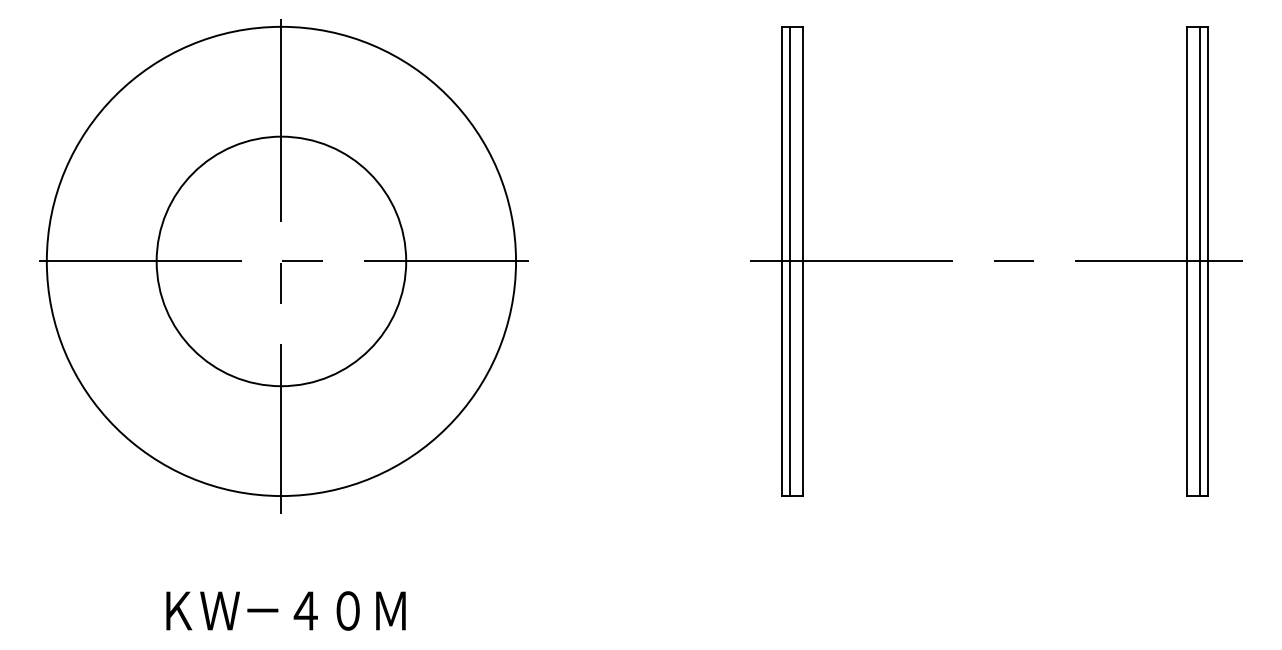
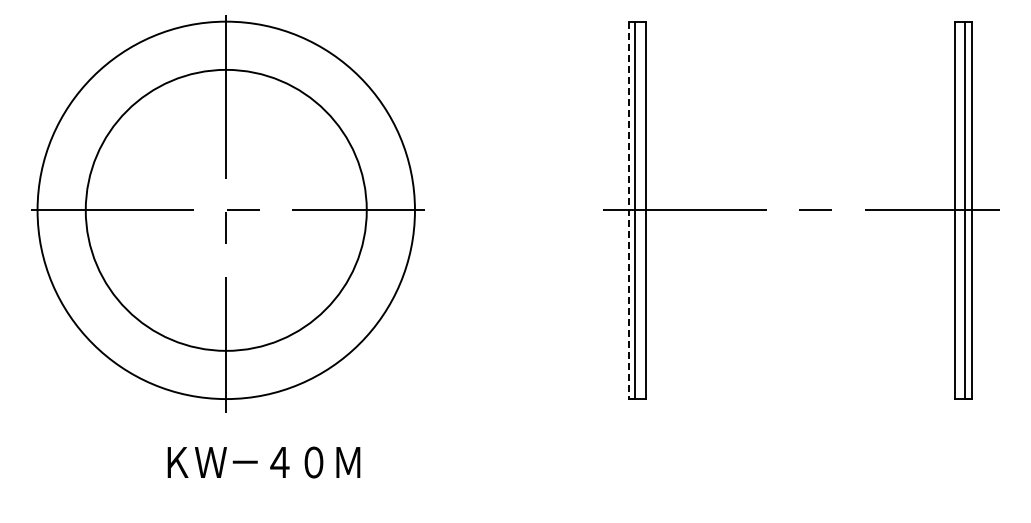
circle: (280, 261) -> (225, 210), size x1.4
line: (781, 261) -> (628, 210), solid -> dashed
text: (285, 610) -> (263, 462), moved

